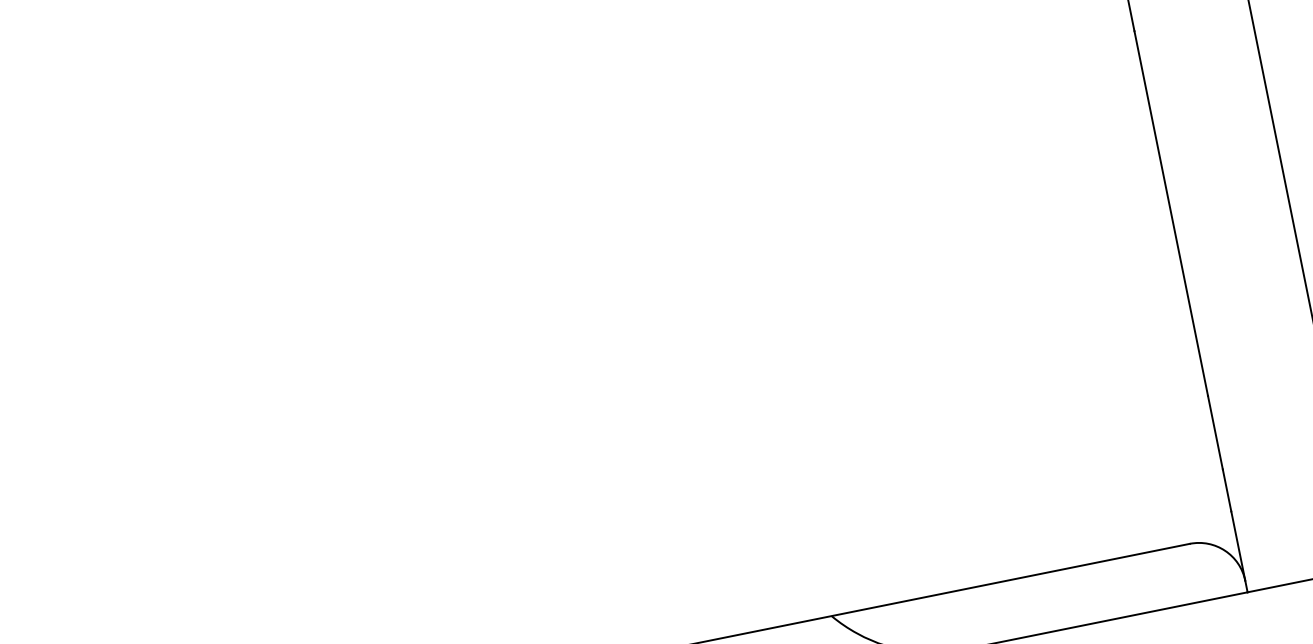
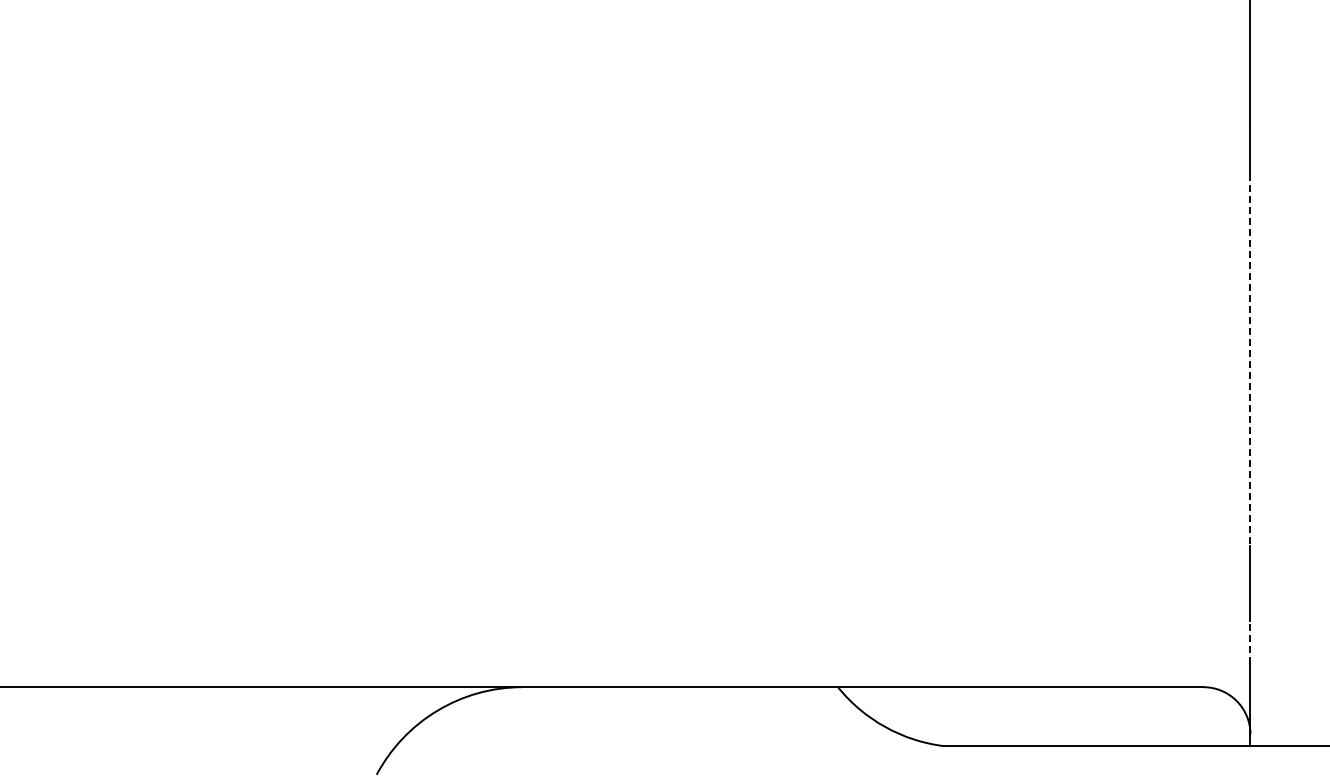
line: (1171, 214) -> (1250, 360), solid -> dashed
line: (1226, 489) -> (1250, 641), solid -> dashed

